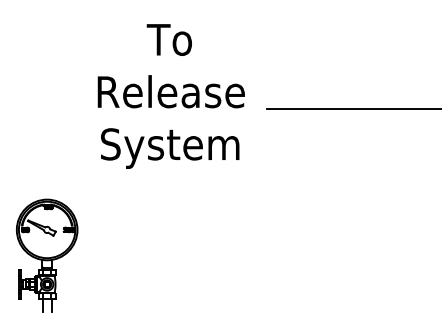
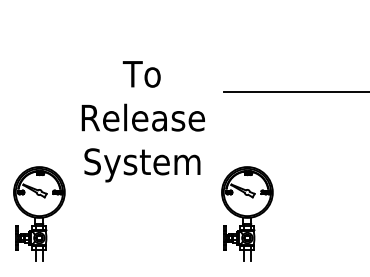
text: (170, 96) -> (142, 121), moved
part: (295, 255) -> (247, 213), added

